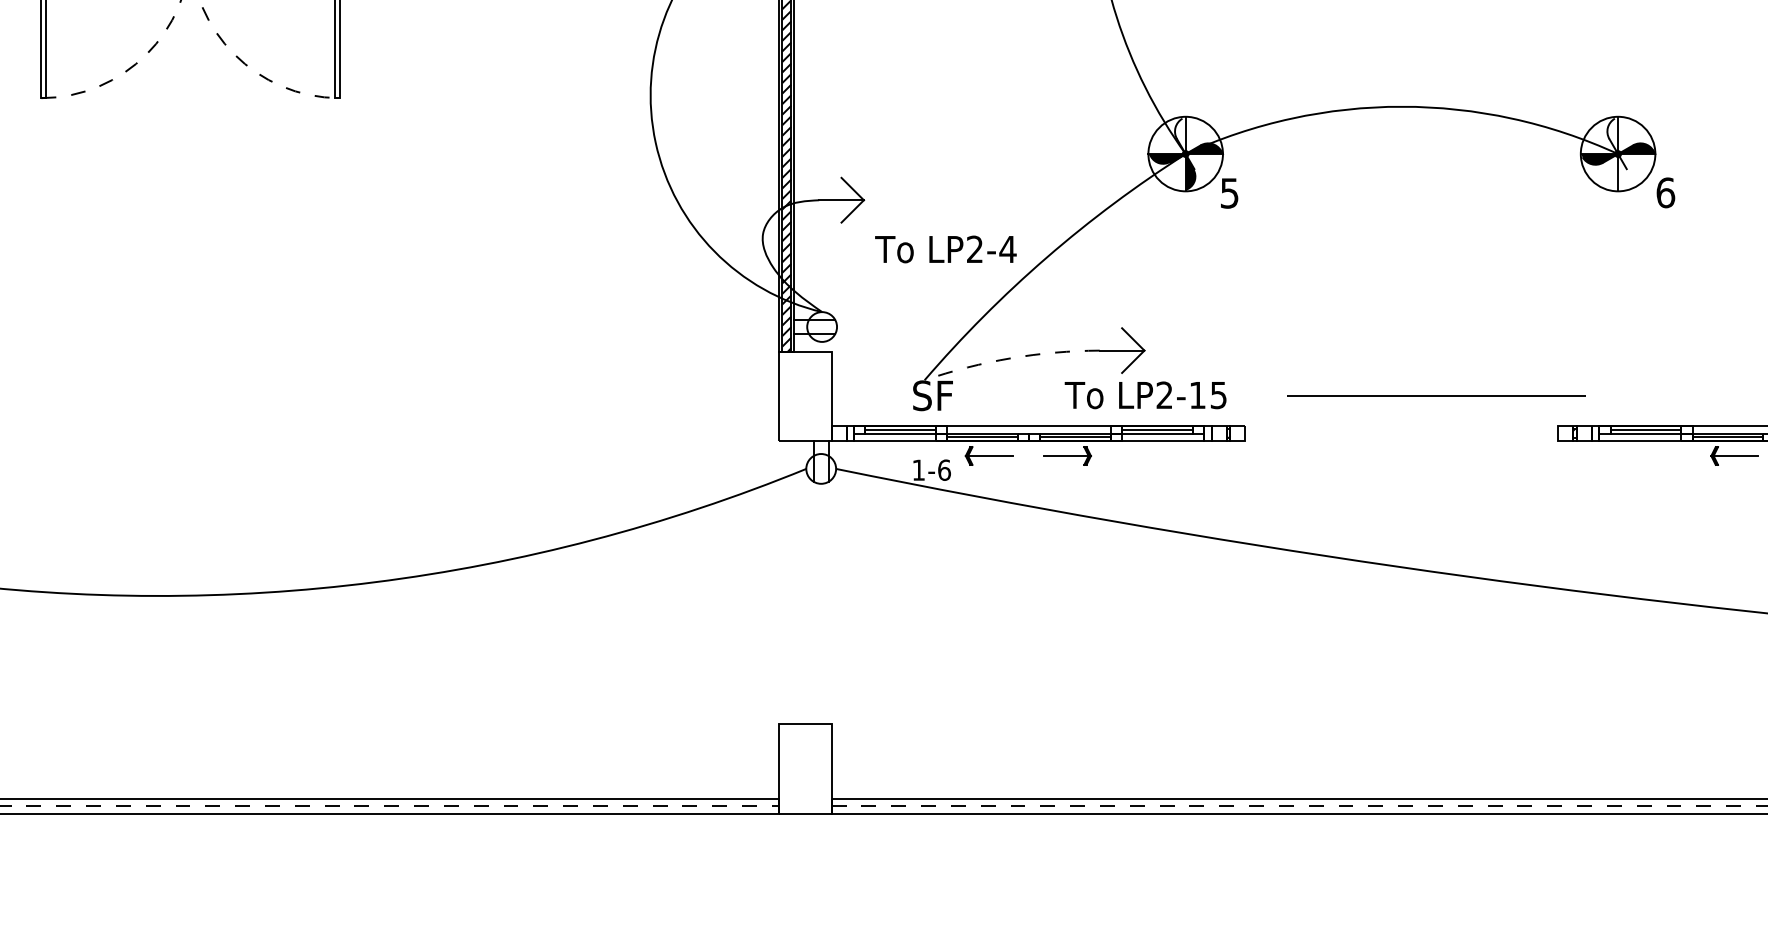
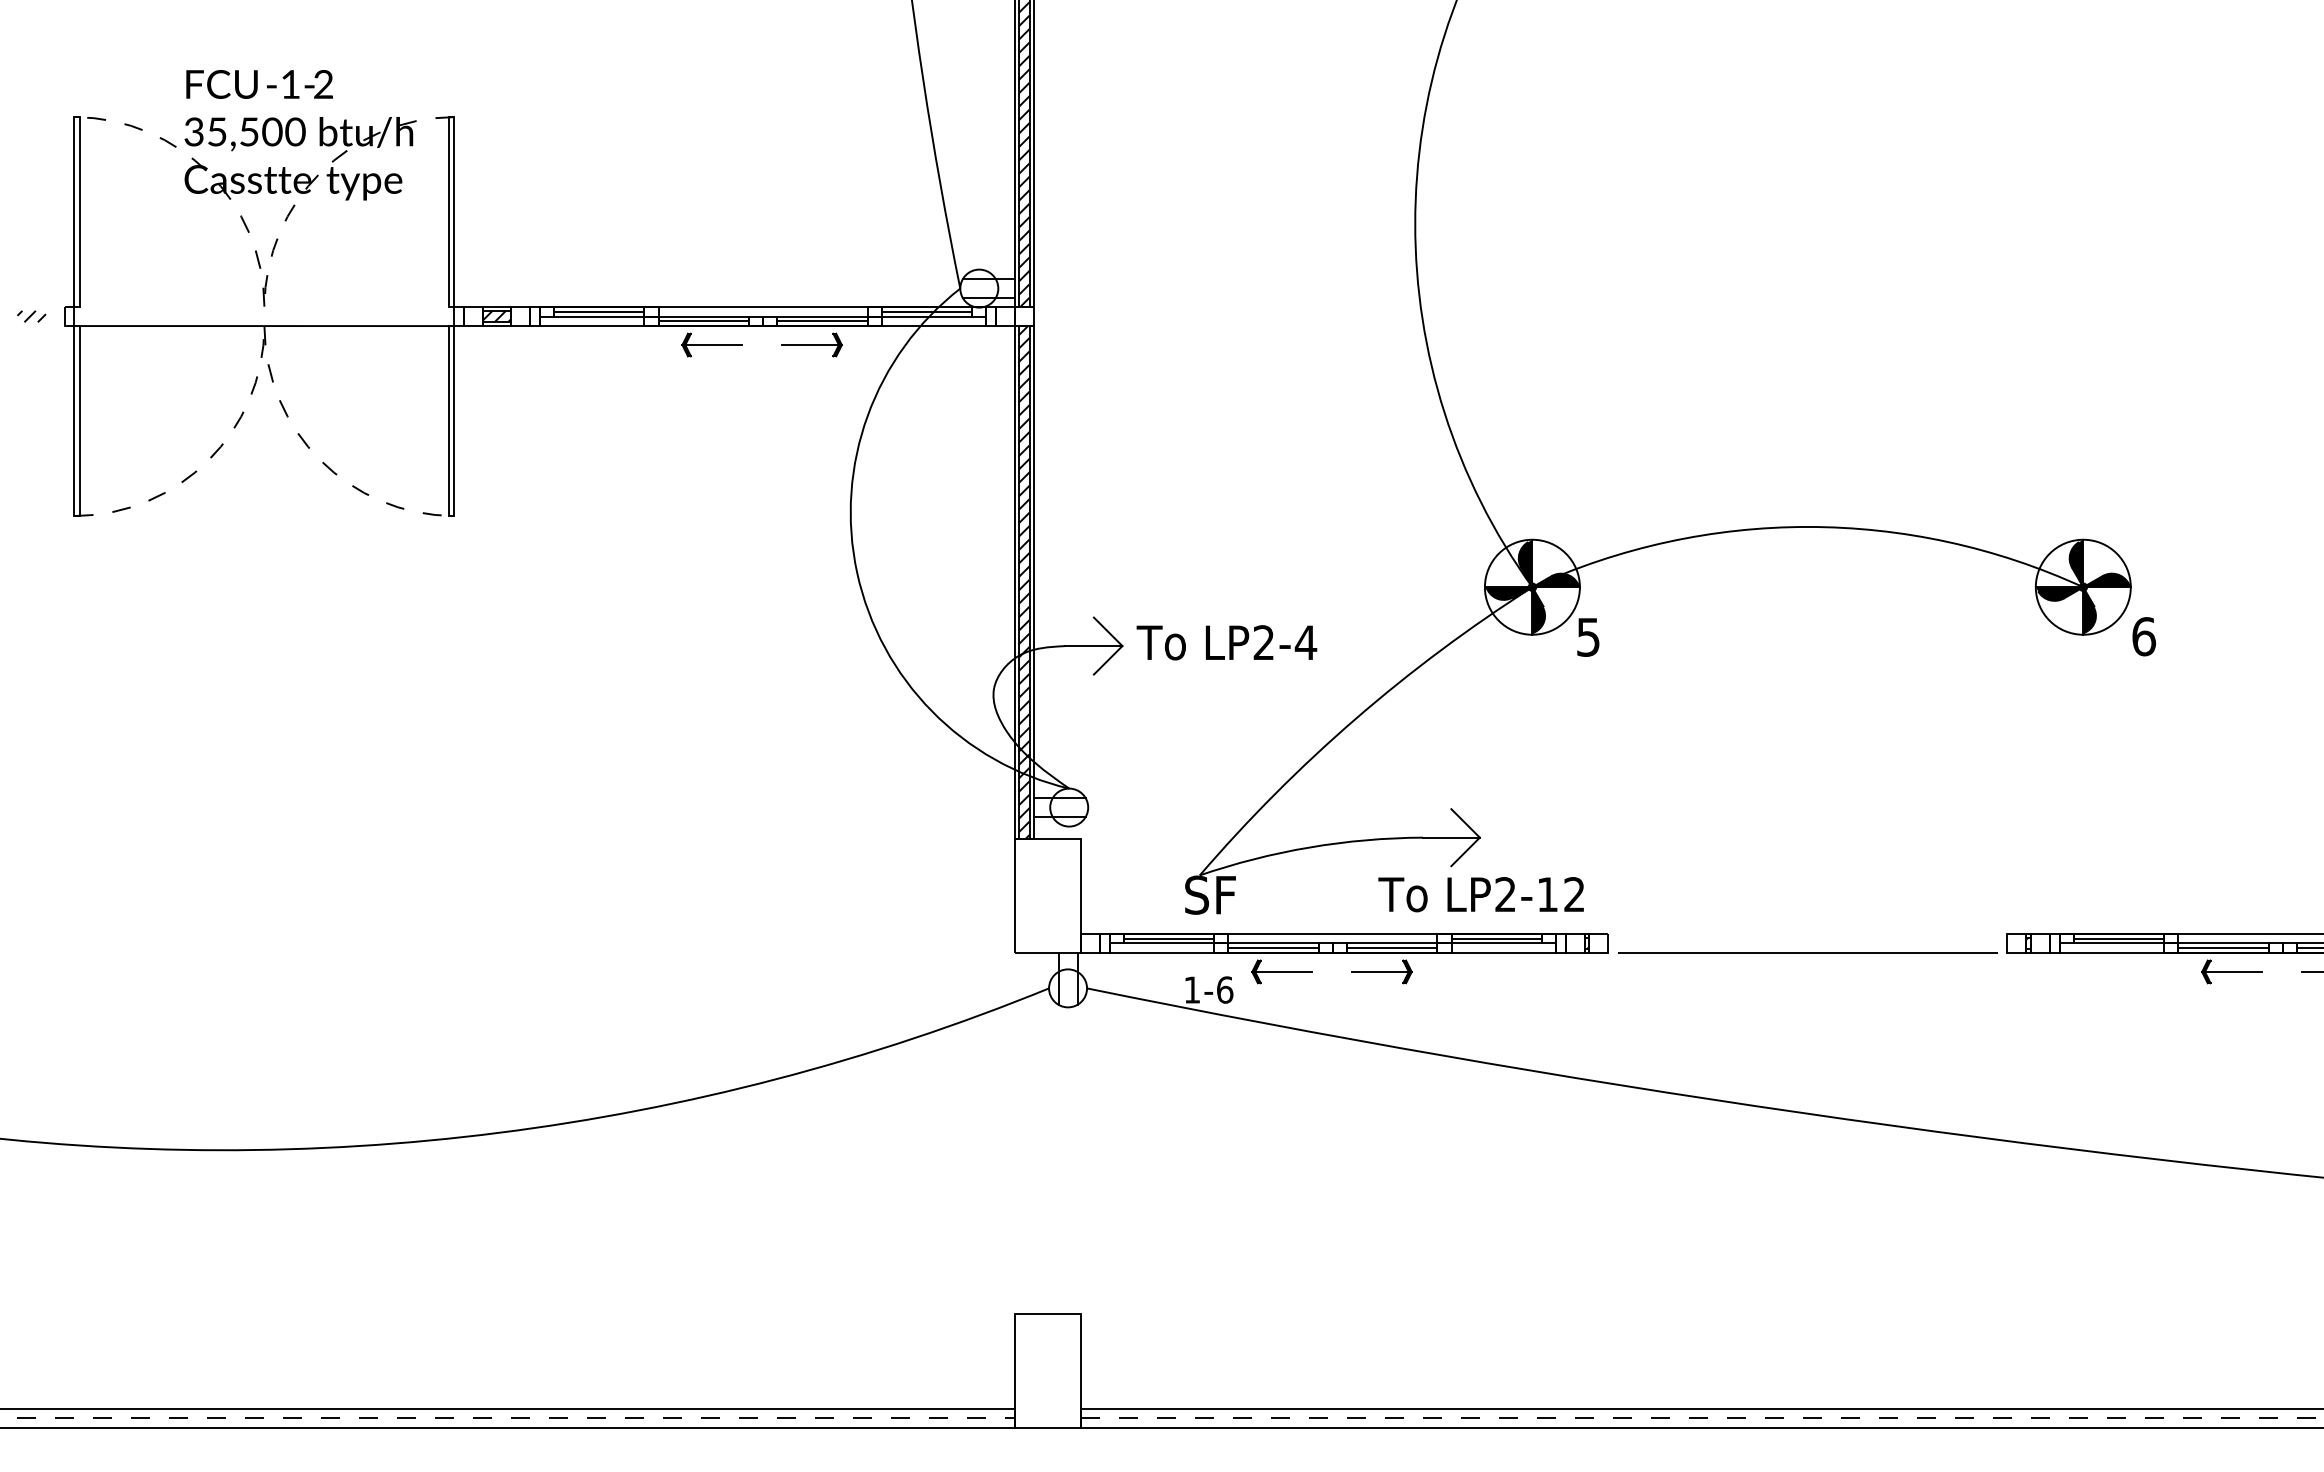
fill: (1180, 133) -> (1525, 561), added
fill: (1612, 133) -> (2076, 561), added
fill: (1622, 173) -> (2089, 612), added
text: (945, 249) -> (1226, 642), moved
arc: (1010, 358) -> (1309, 847), dashed -> solid
text: (1218, 395) -> (1574, 894), LP2-15 -> LP2-12
line: (1436, 395) -> (1807, 952), moved

